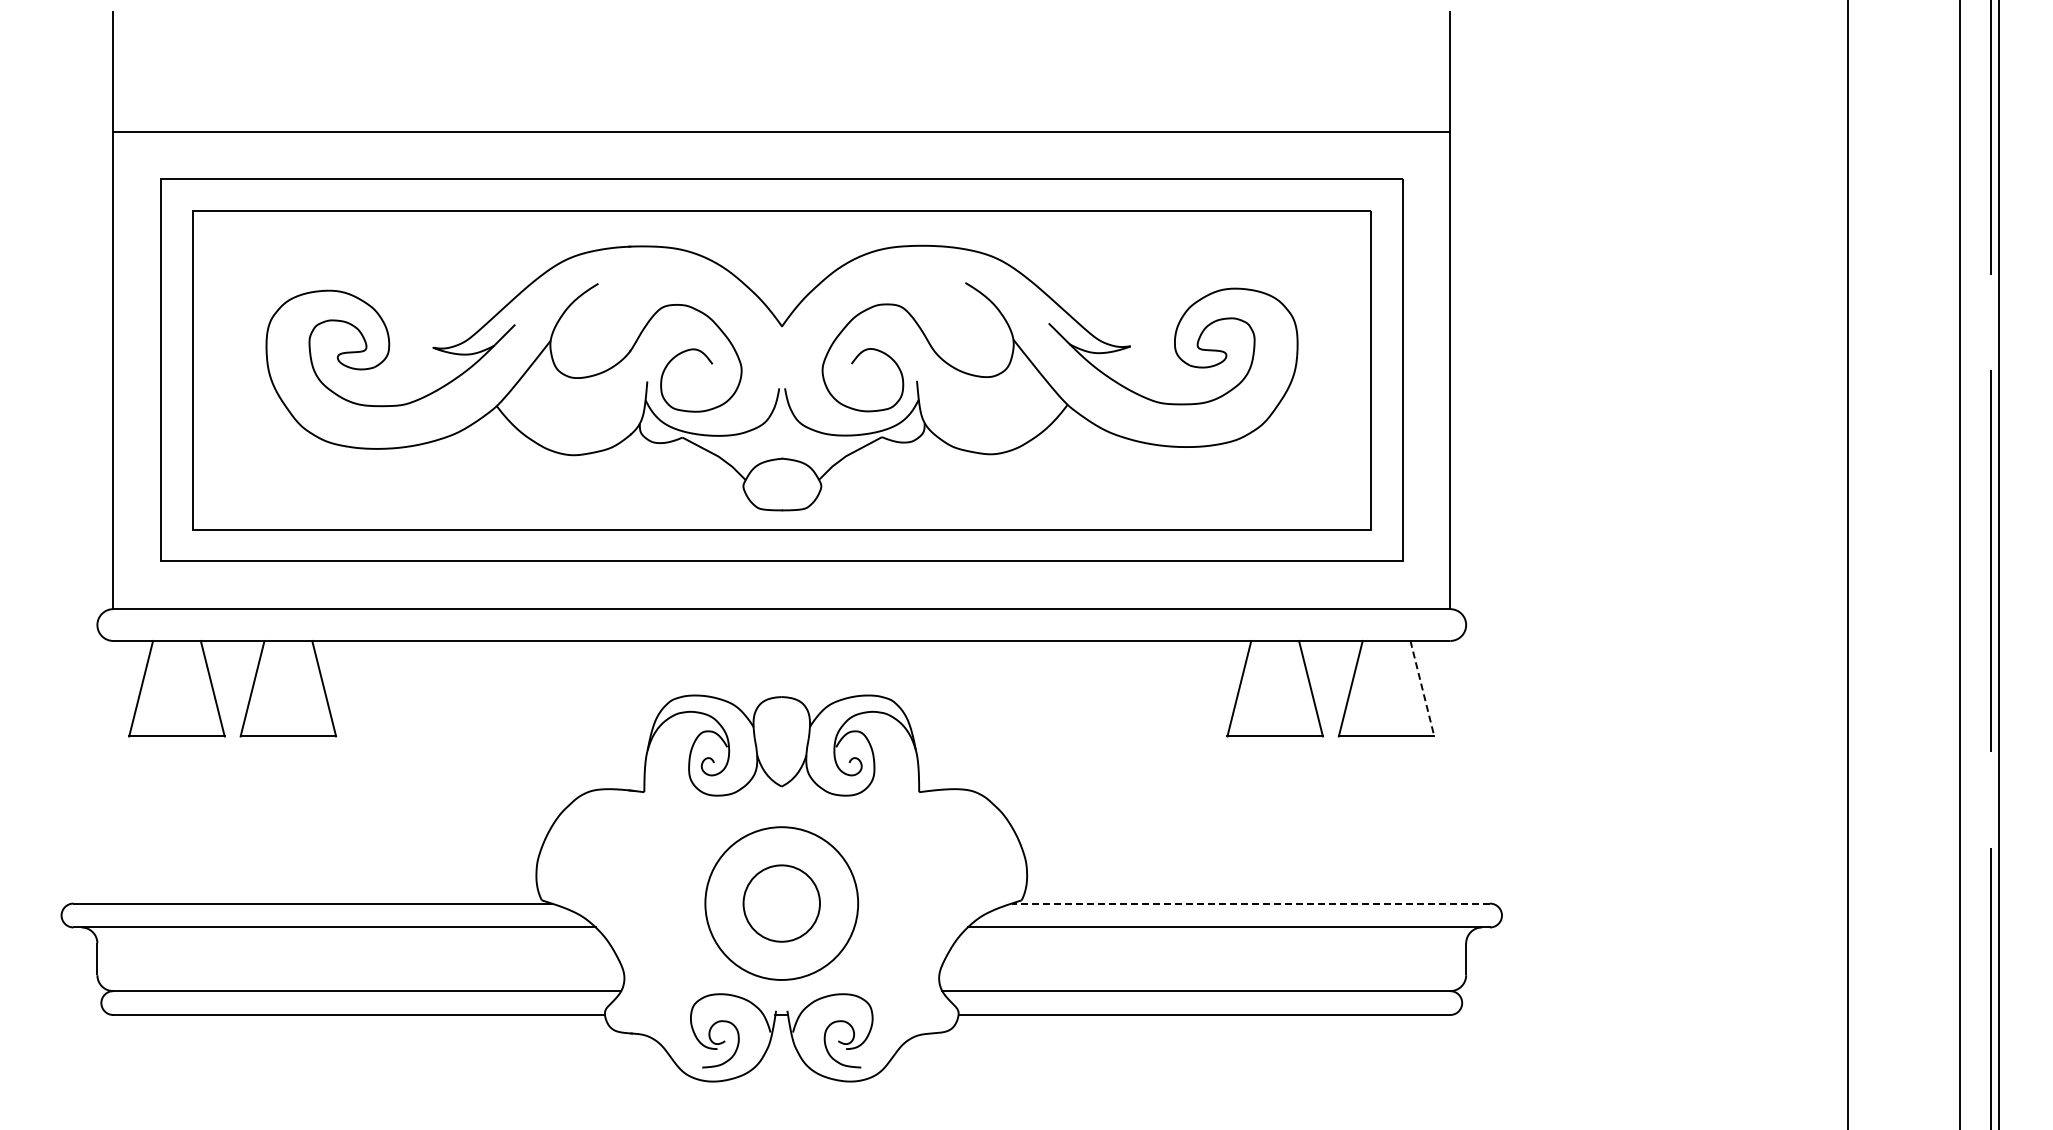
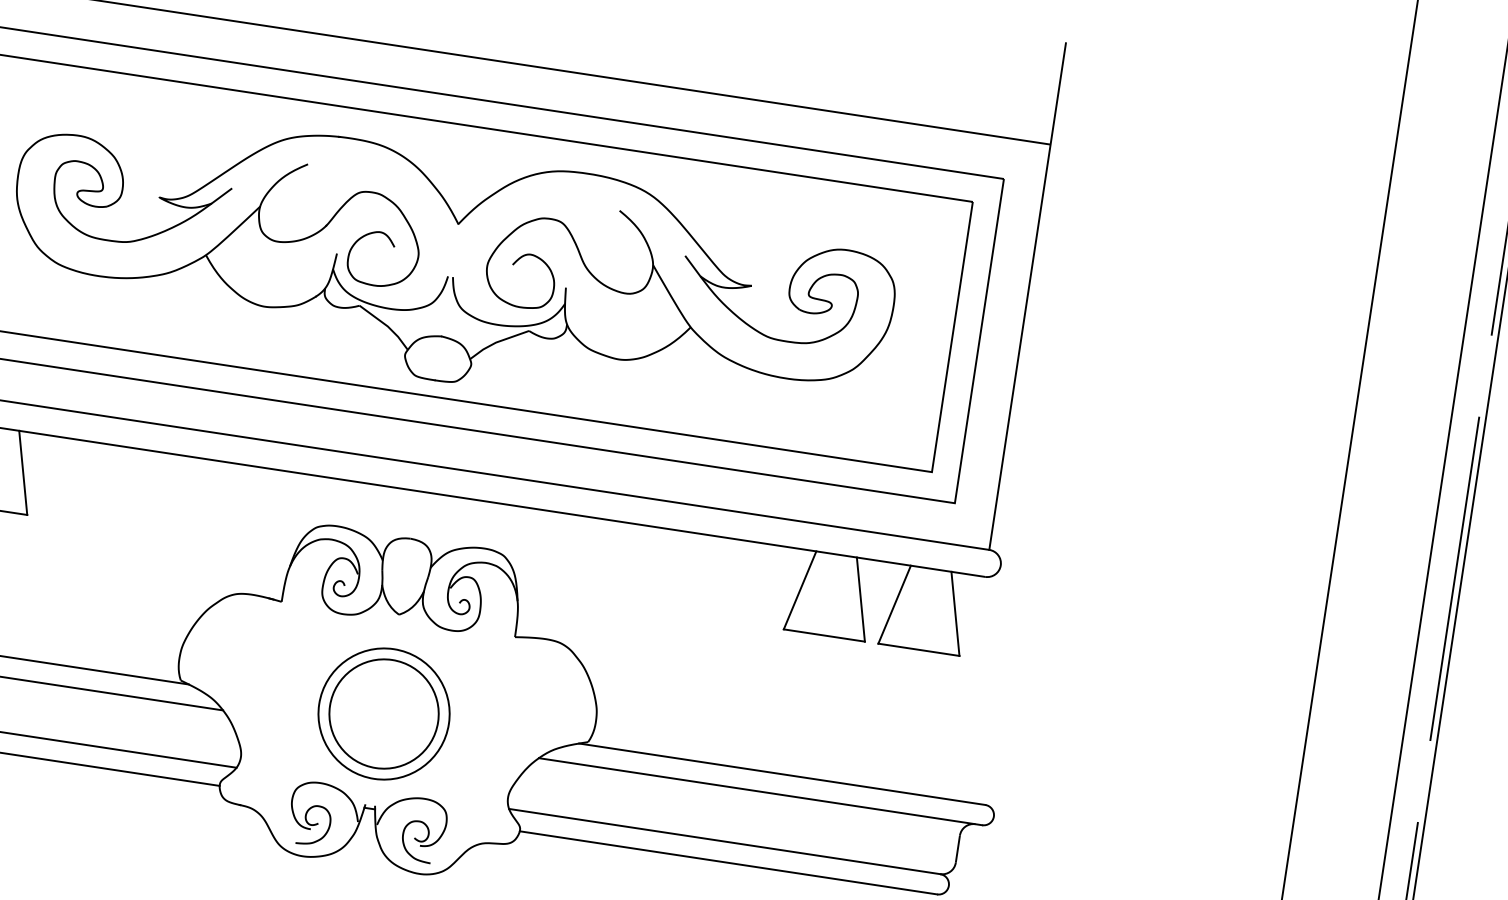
line: (1422, 689) -> (955, 614), dashed -> solid
circle: (781, 903) -> (383, 713), size x1.67
line: (1250, 903) -> (781, 774), dashed -> solid

